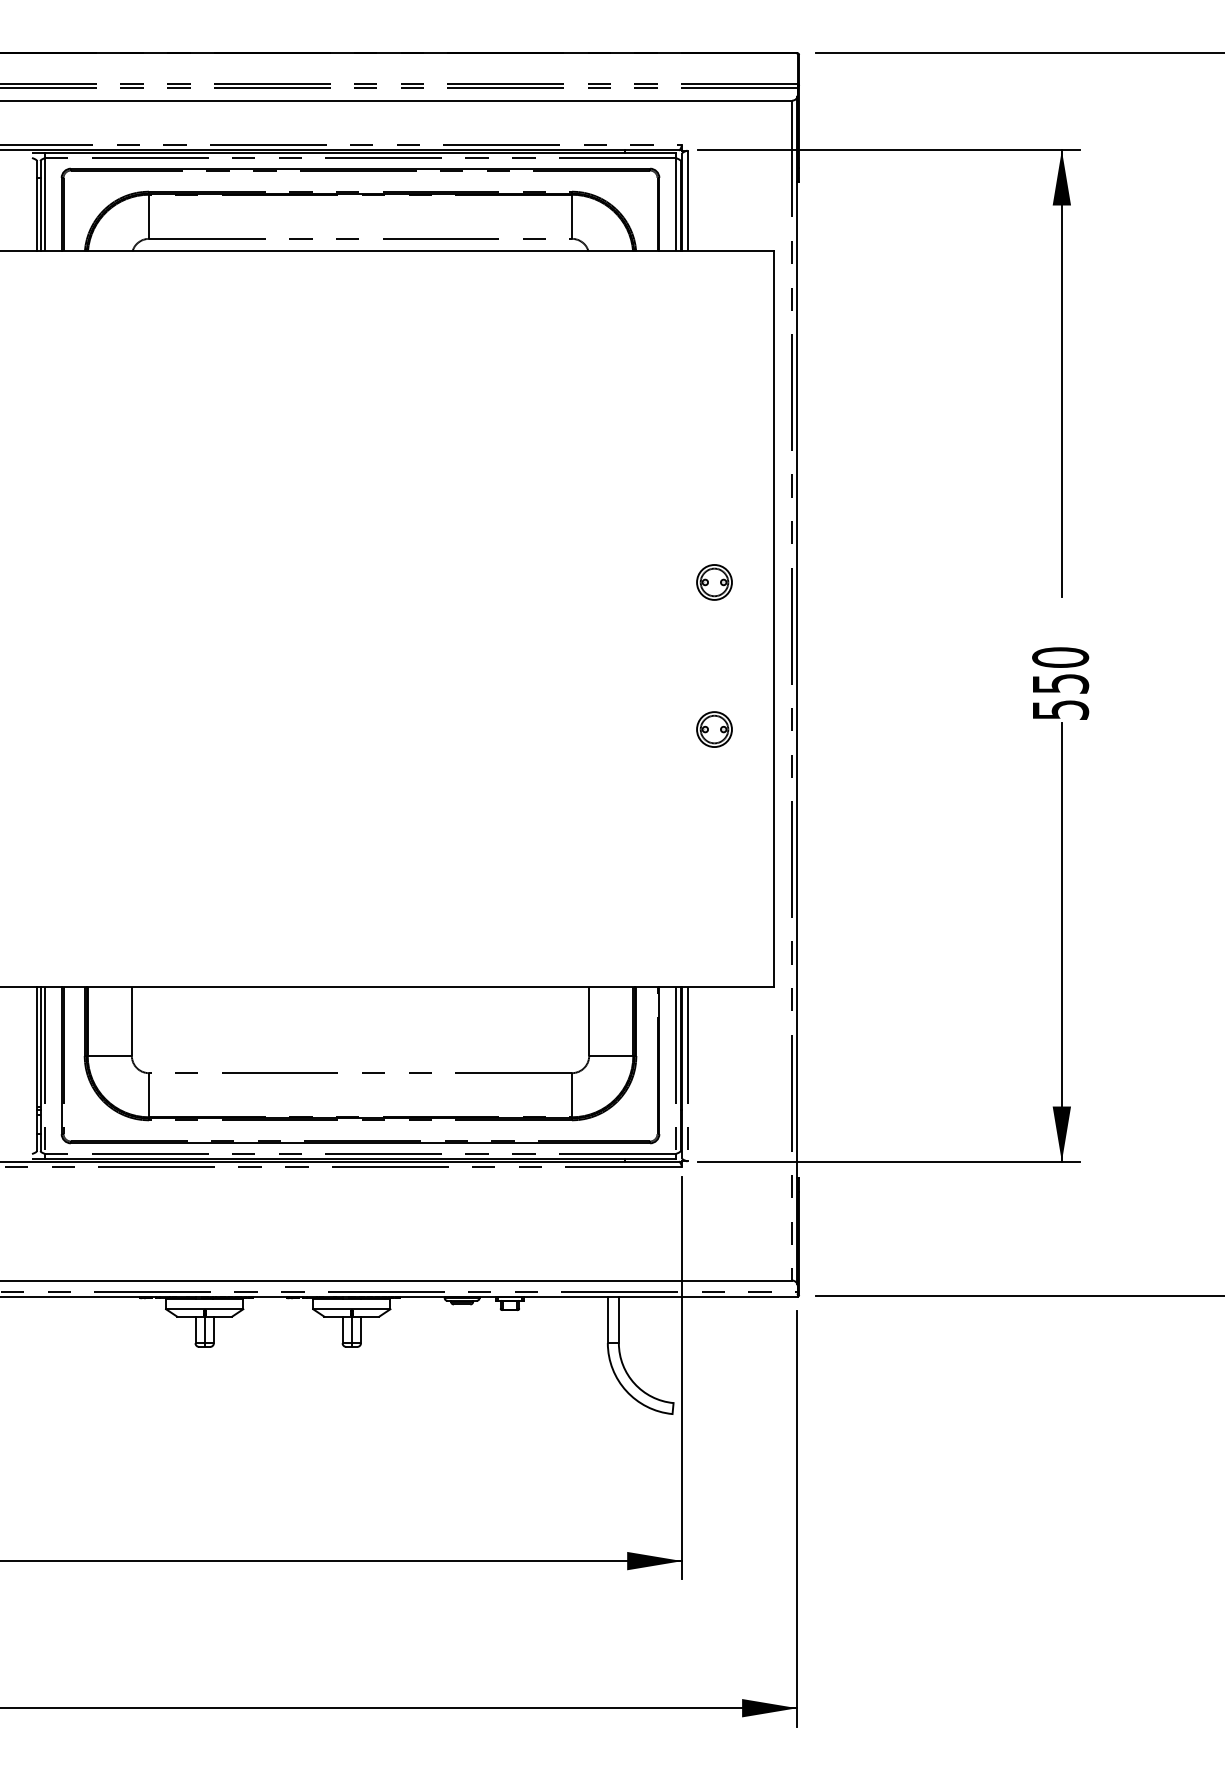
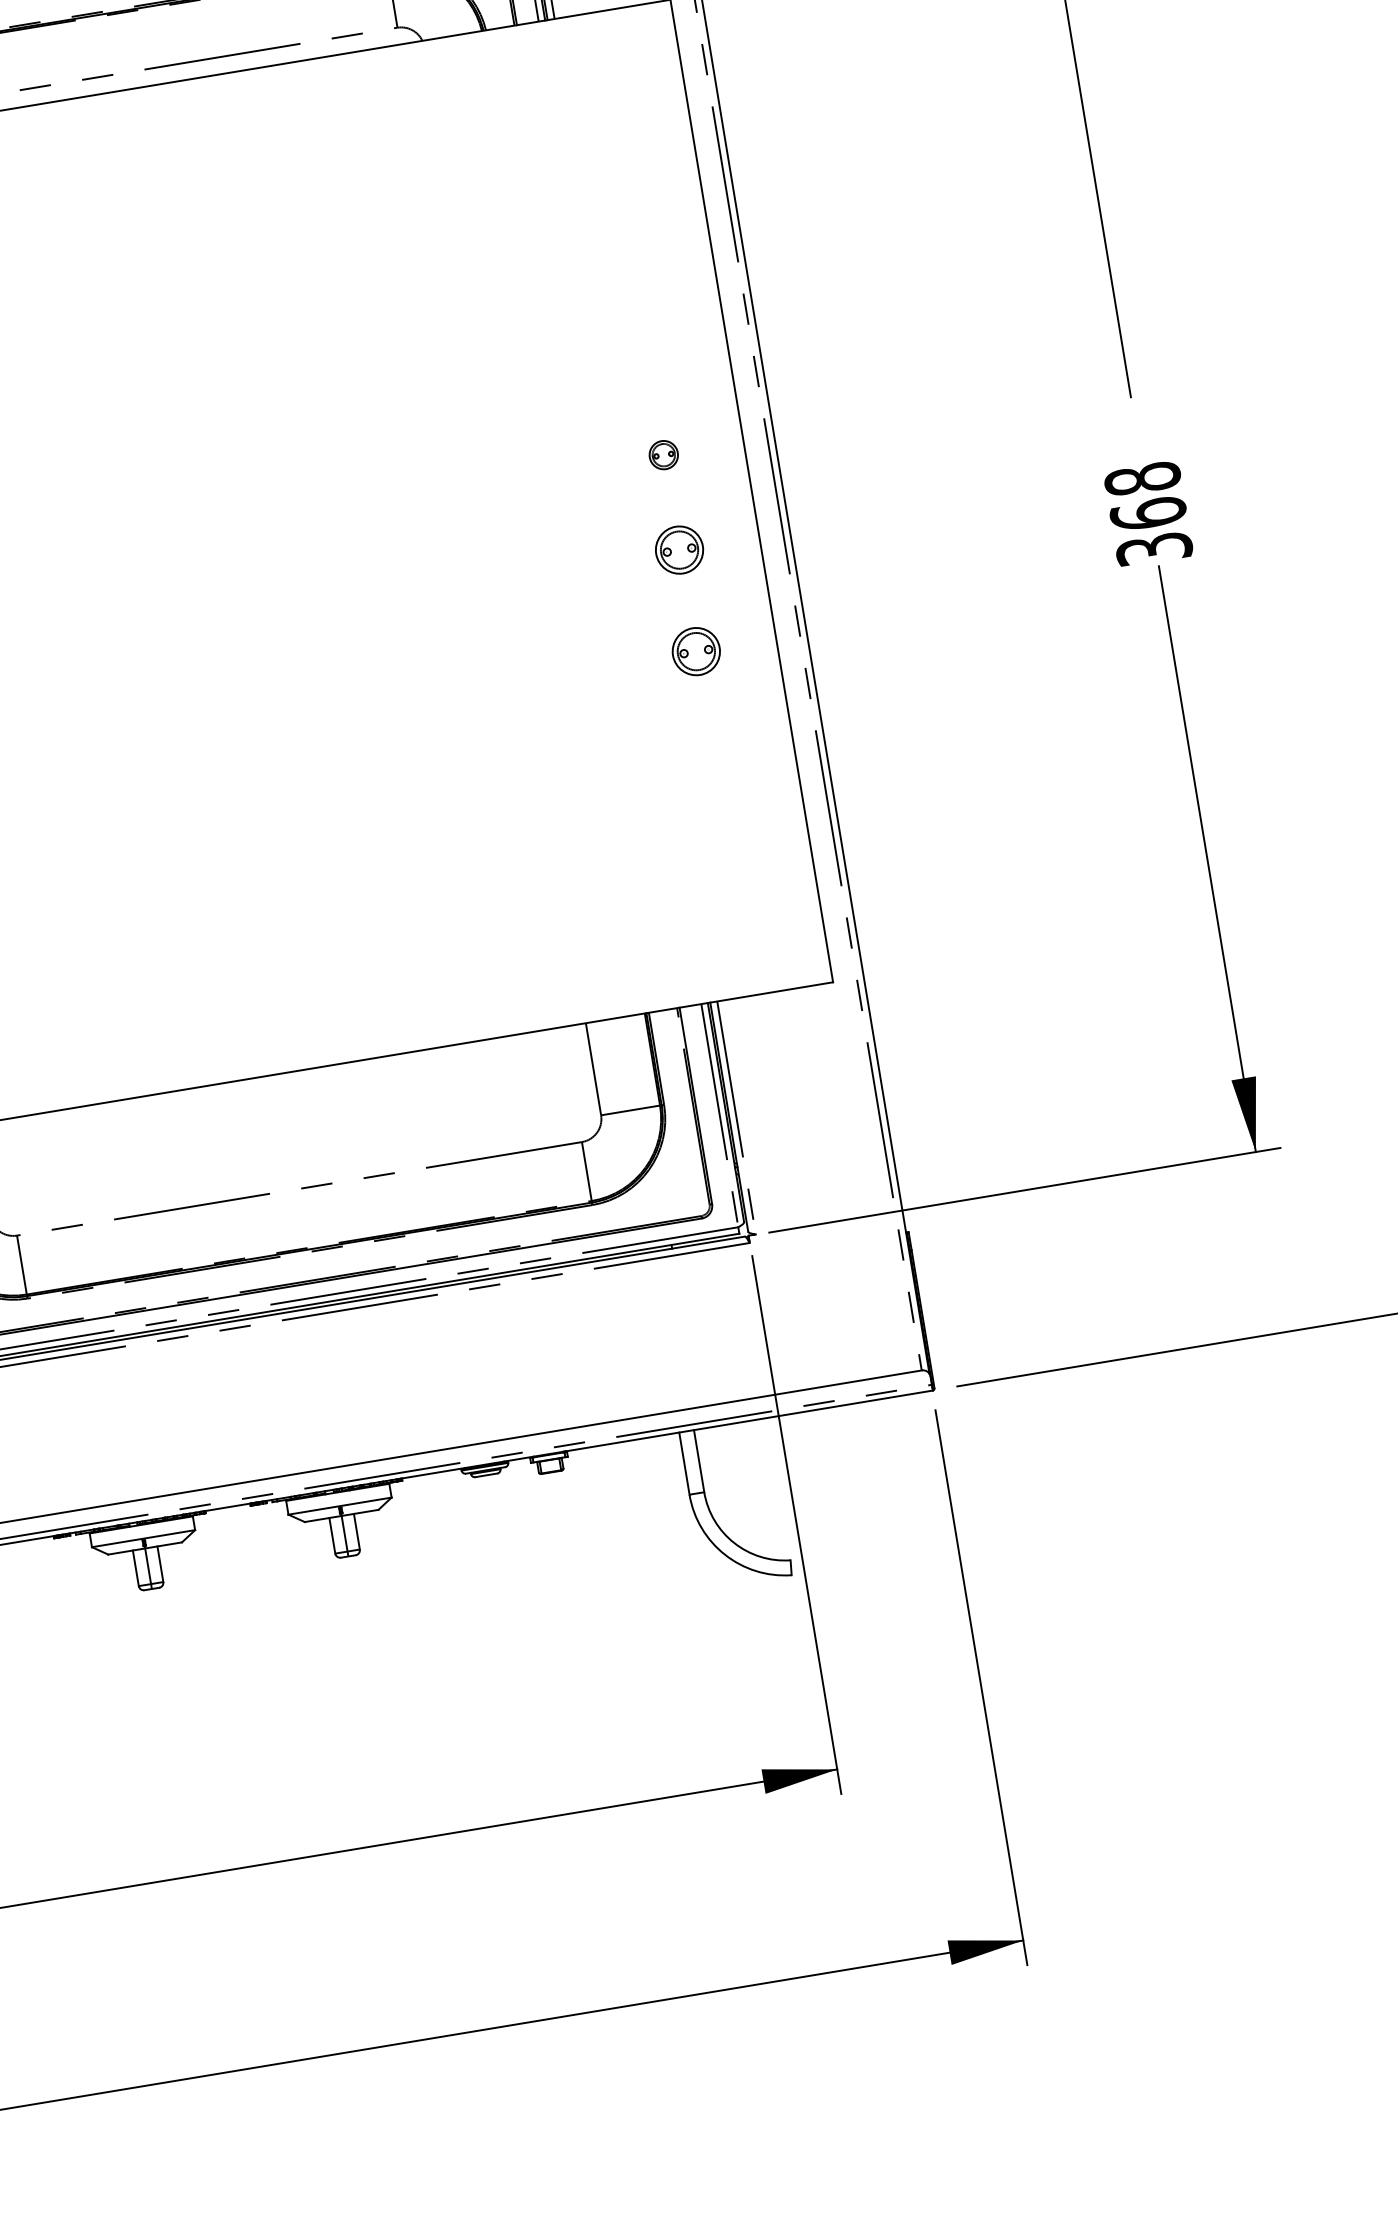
part: (714, 582) -> (663, 455), size x0.6
part: (714, 653) -> (679, 550), added
text: (1060, 683) -> (1148, 513), 550 -> 368

